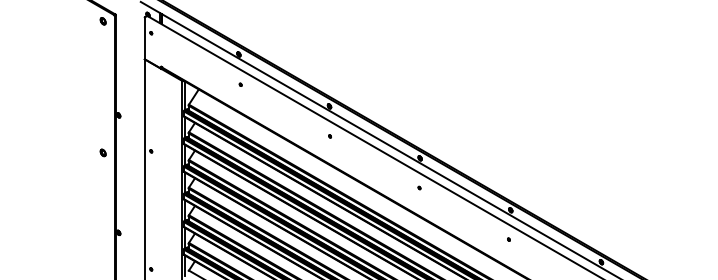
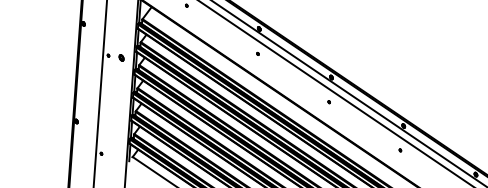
part: (102, 152) -> (121, 57), moved

